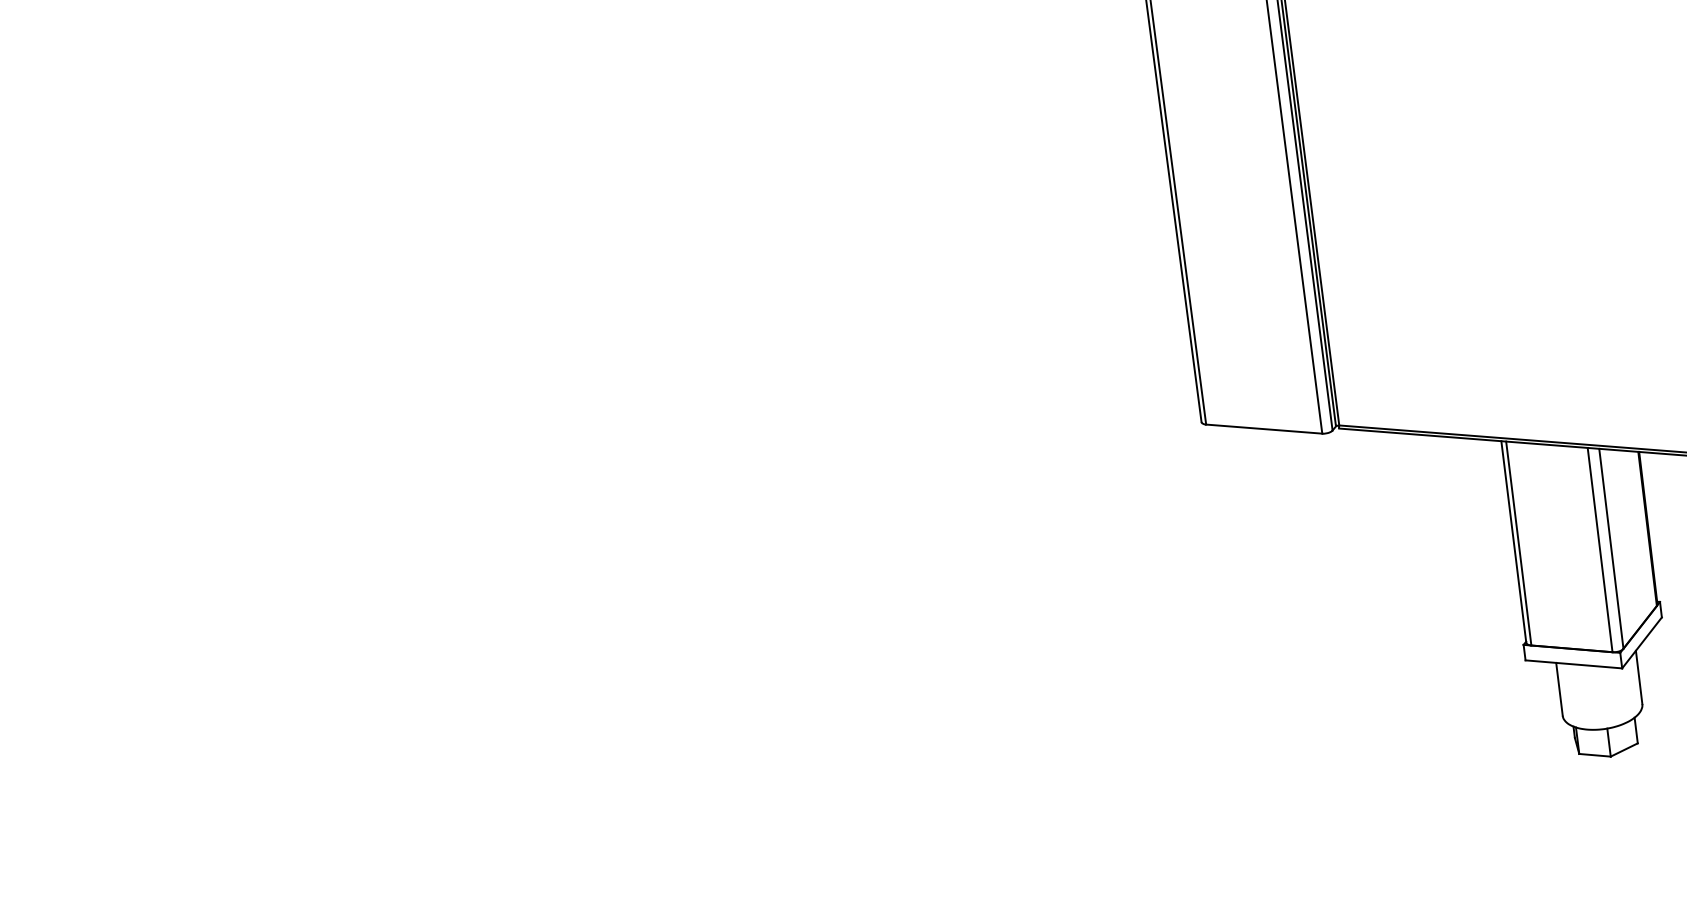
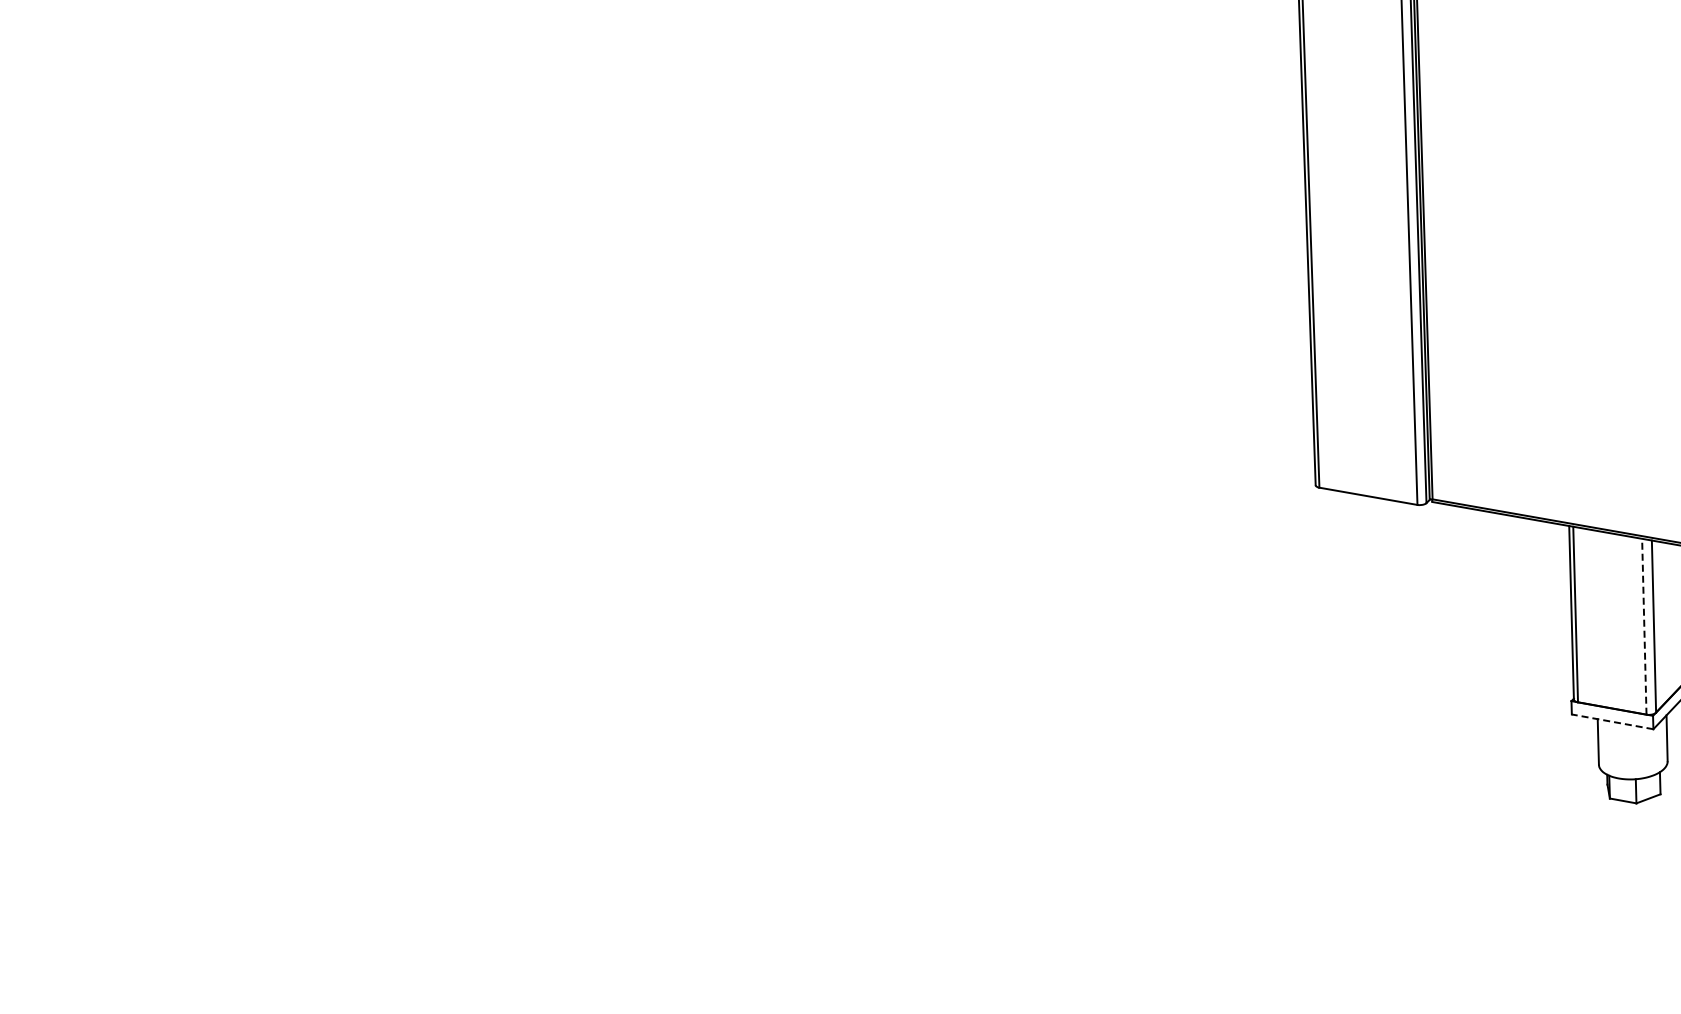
line: (1600, 549) -> (1644, 626), solid -> dashed
line: (1573, 663) -> (1612, 721), solid -> dashed

